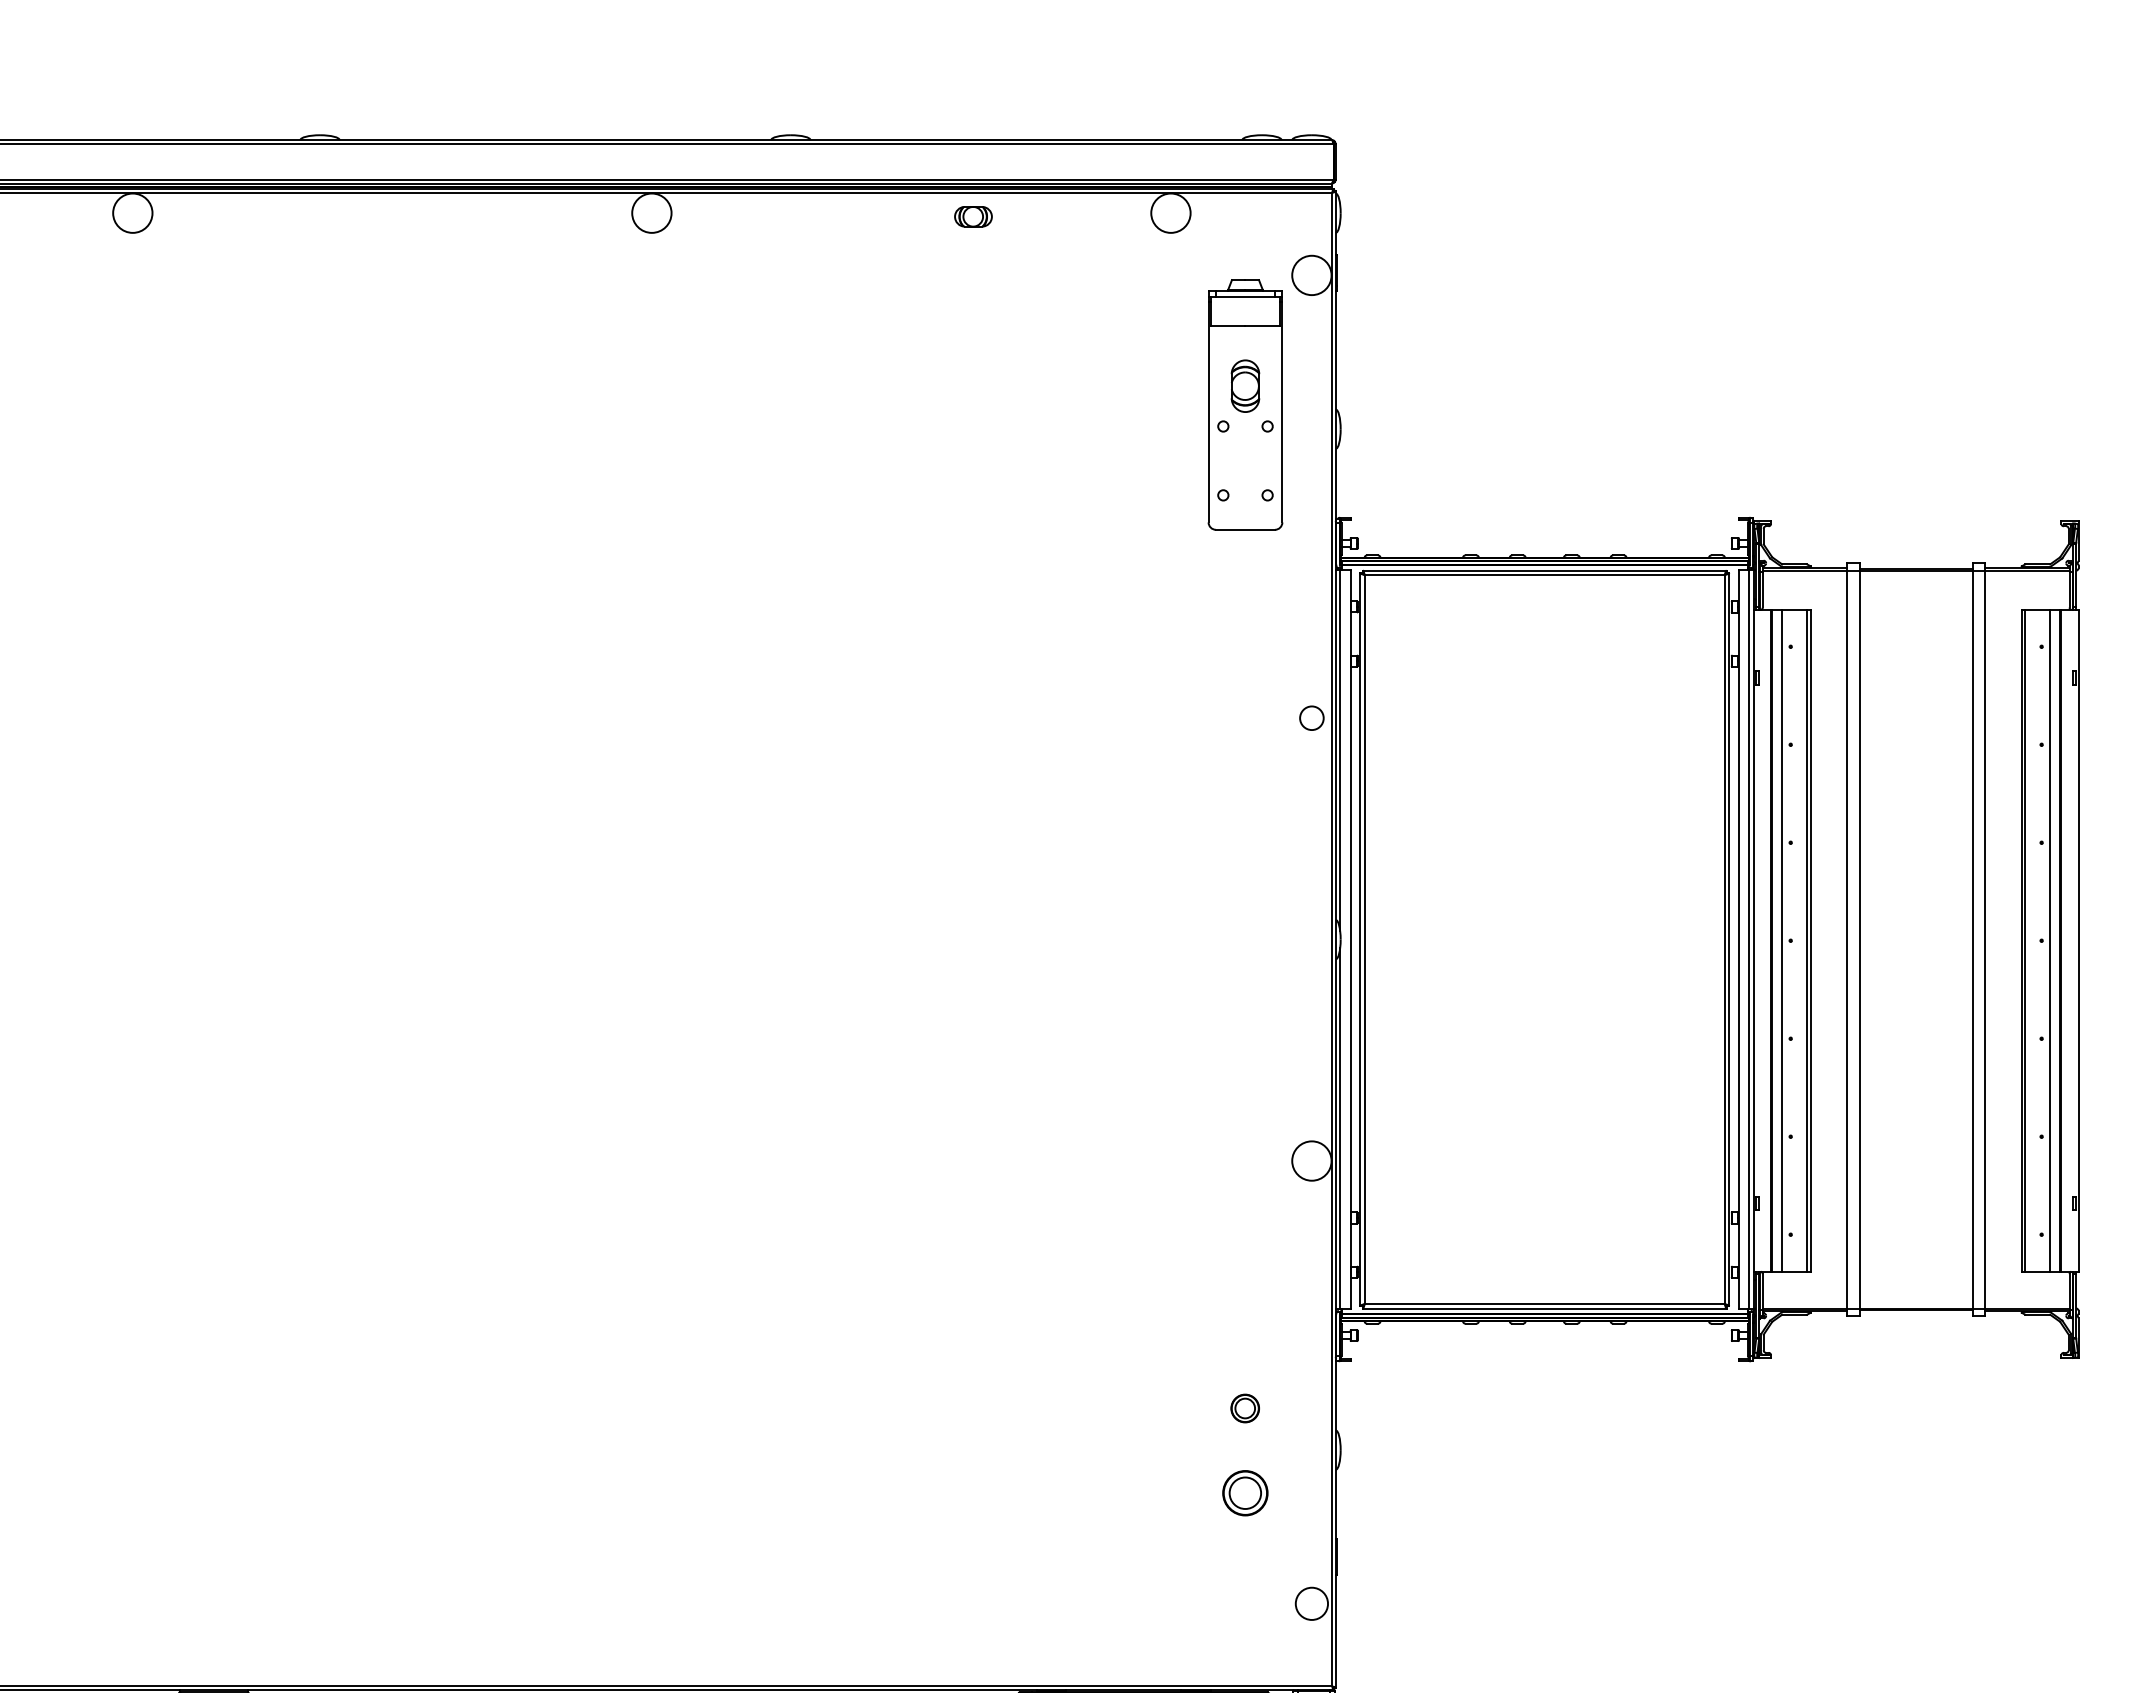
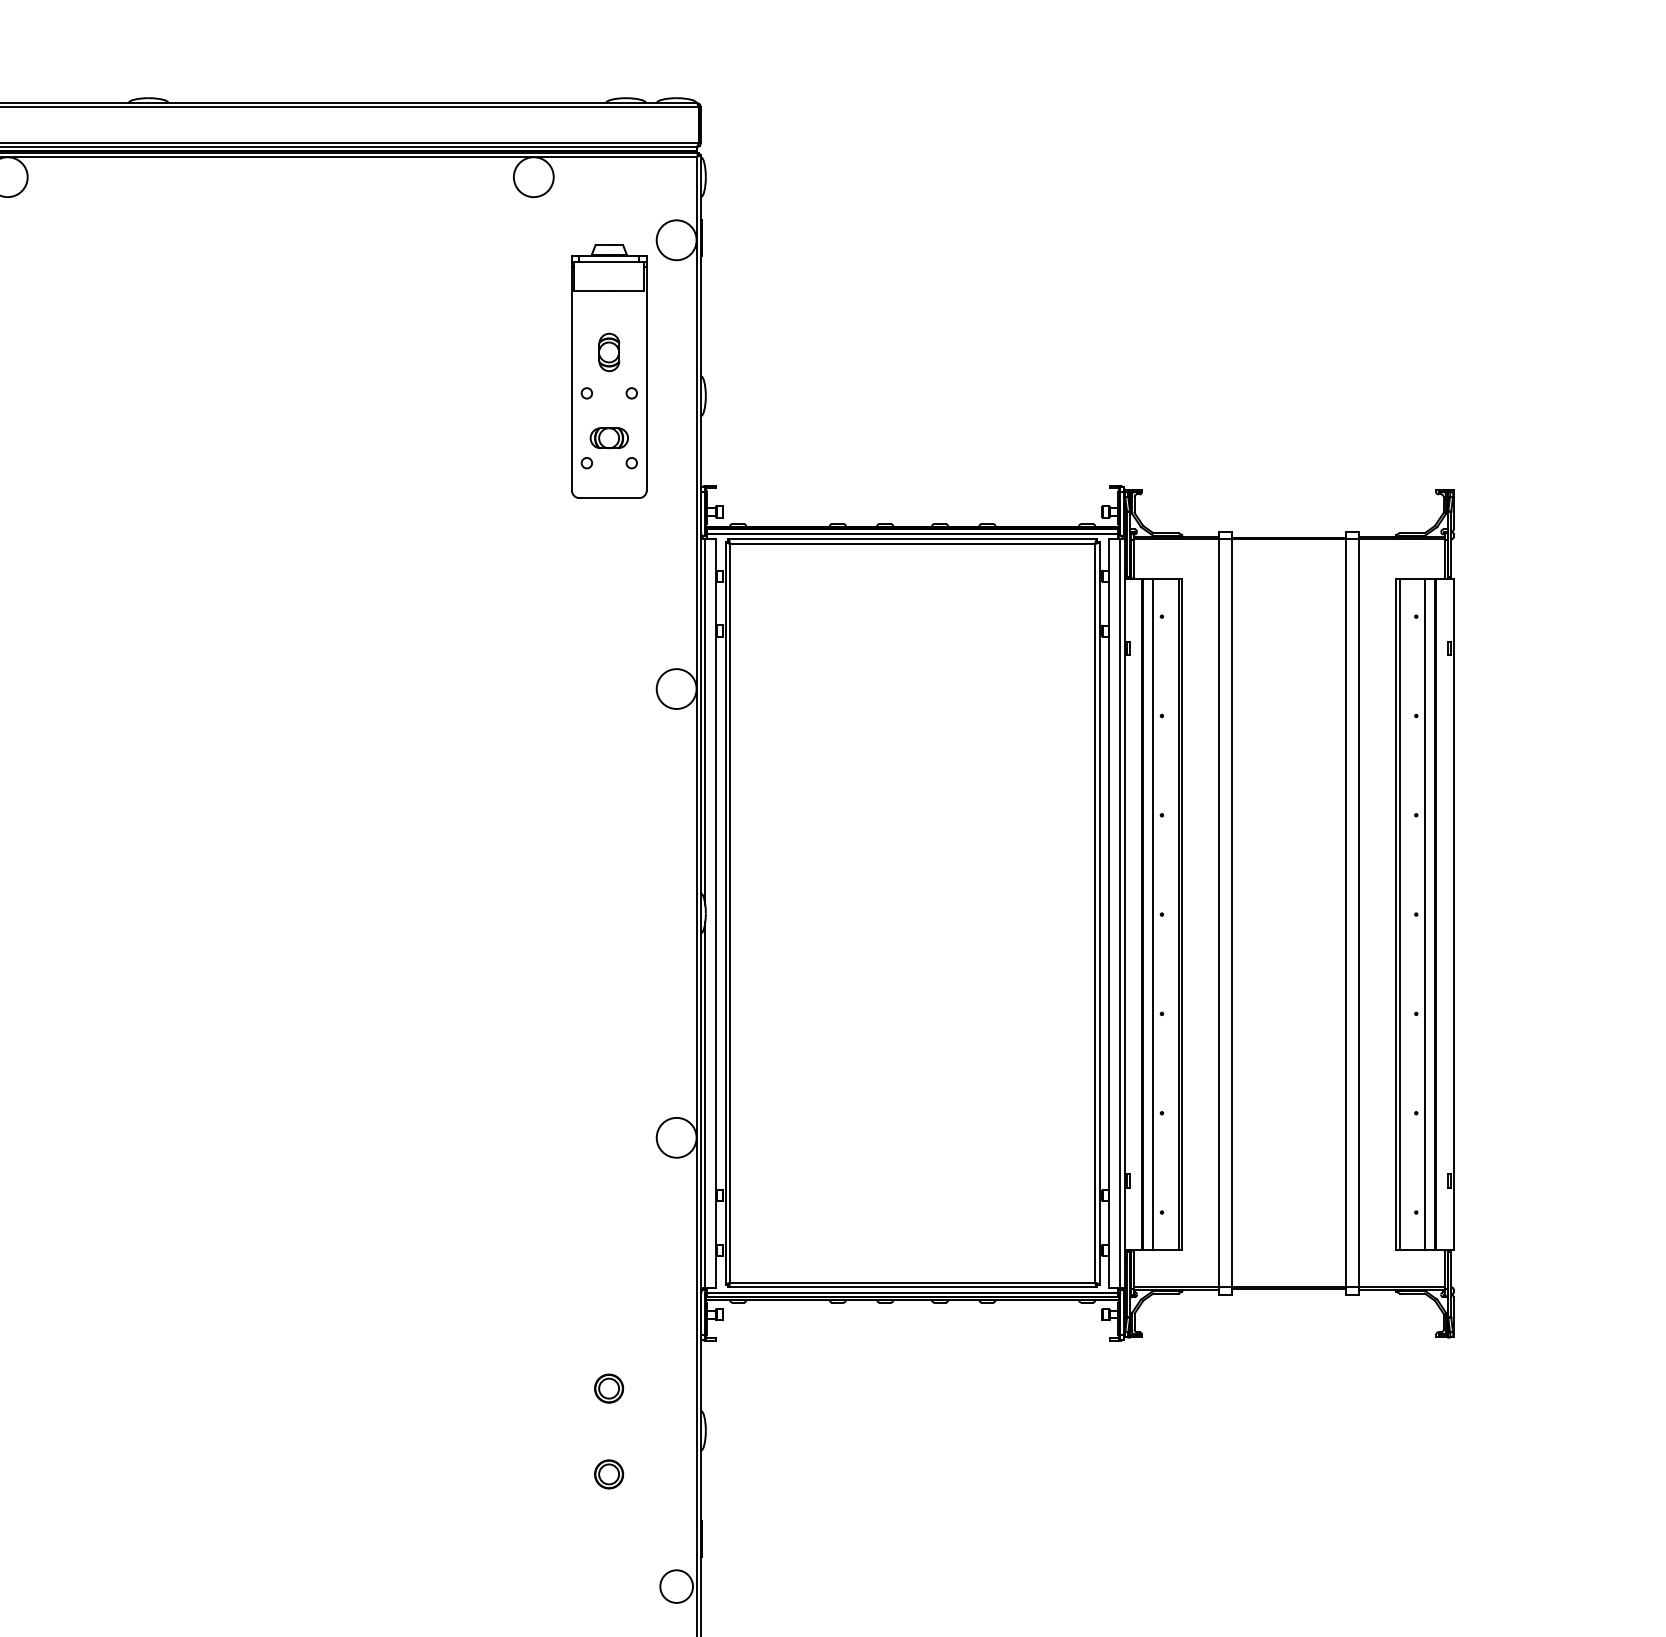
part: (973, 216) -> (609, 437), moved
part: (1245, 385) -> (609, 351), size x0.71
circle: (1311, 717) -> (676, 688), size x1.67
part: (1244, 1492) -> (608, 1473), size x0.62

